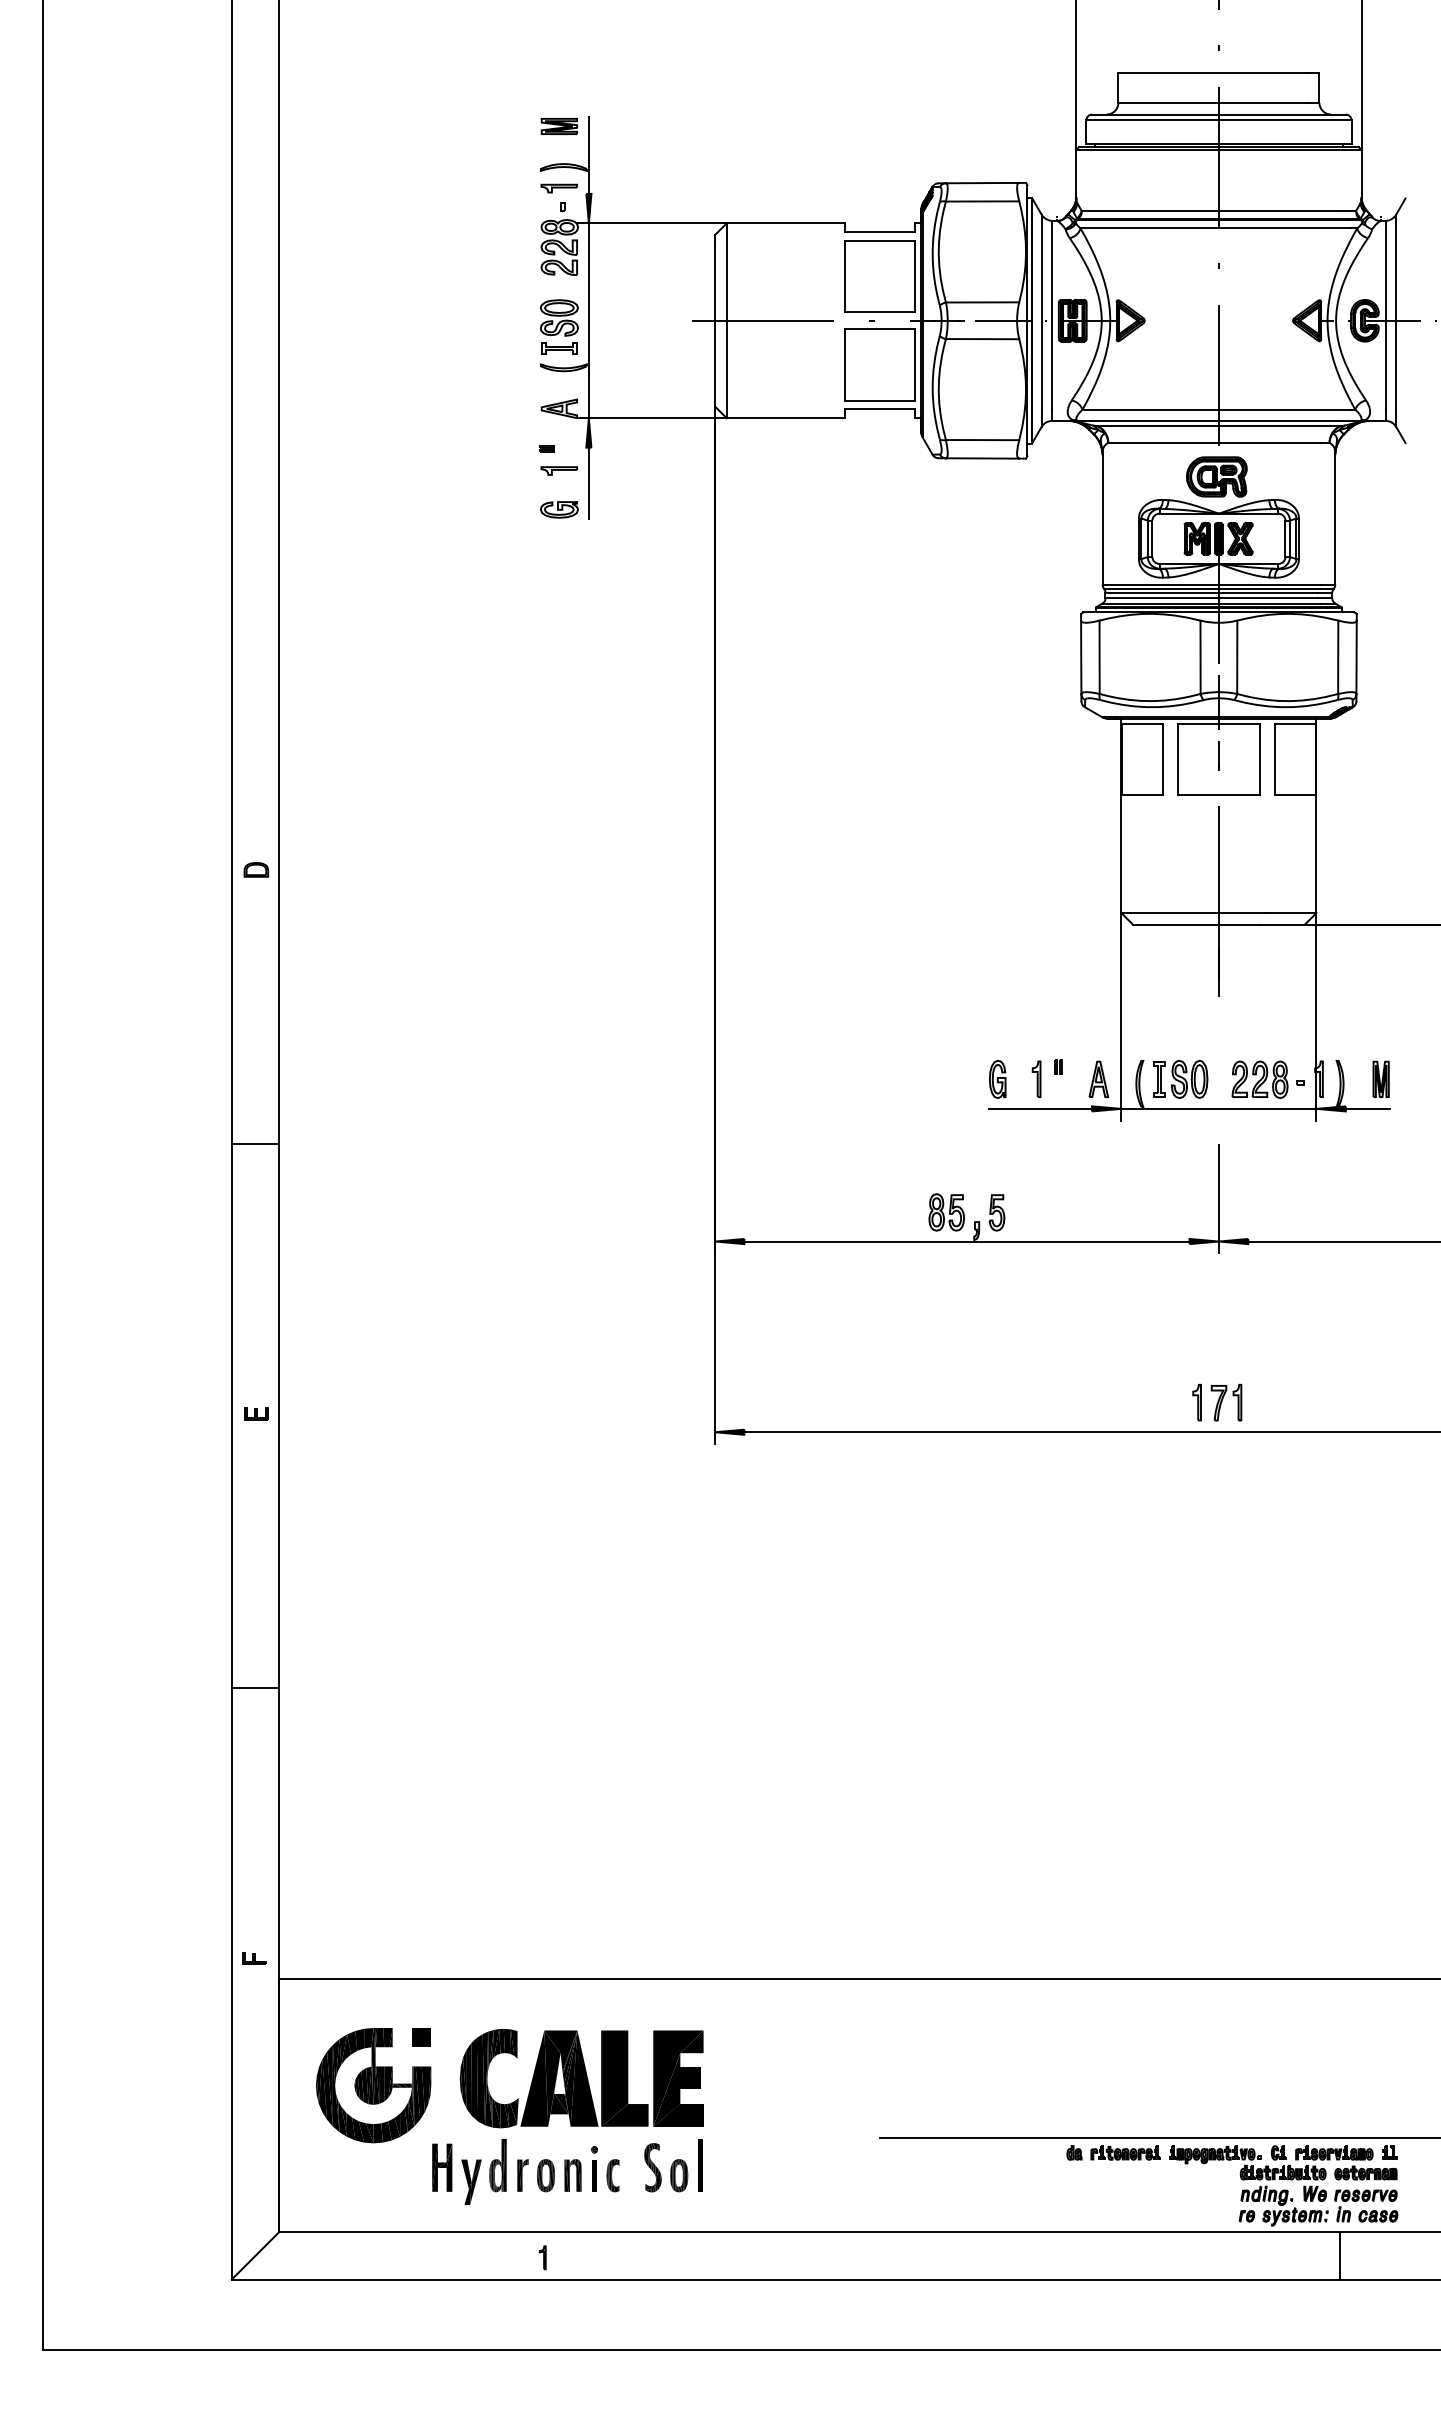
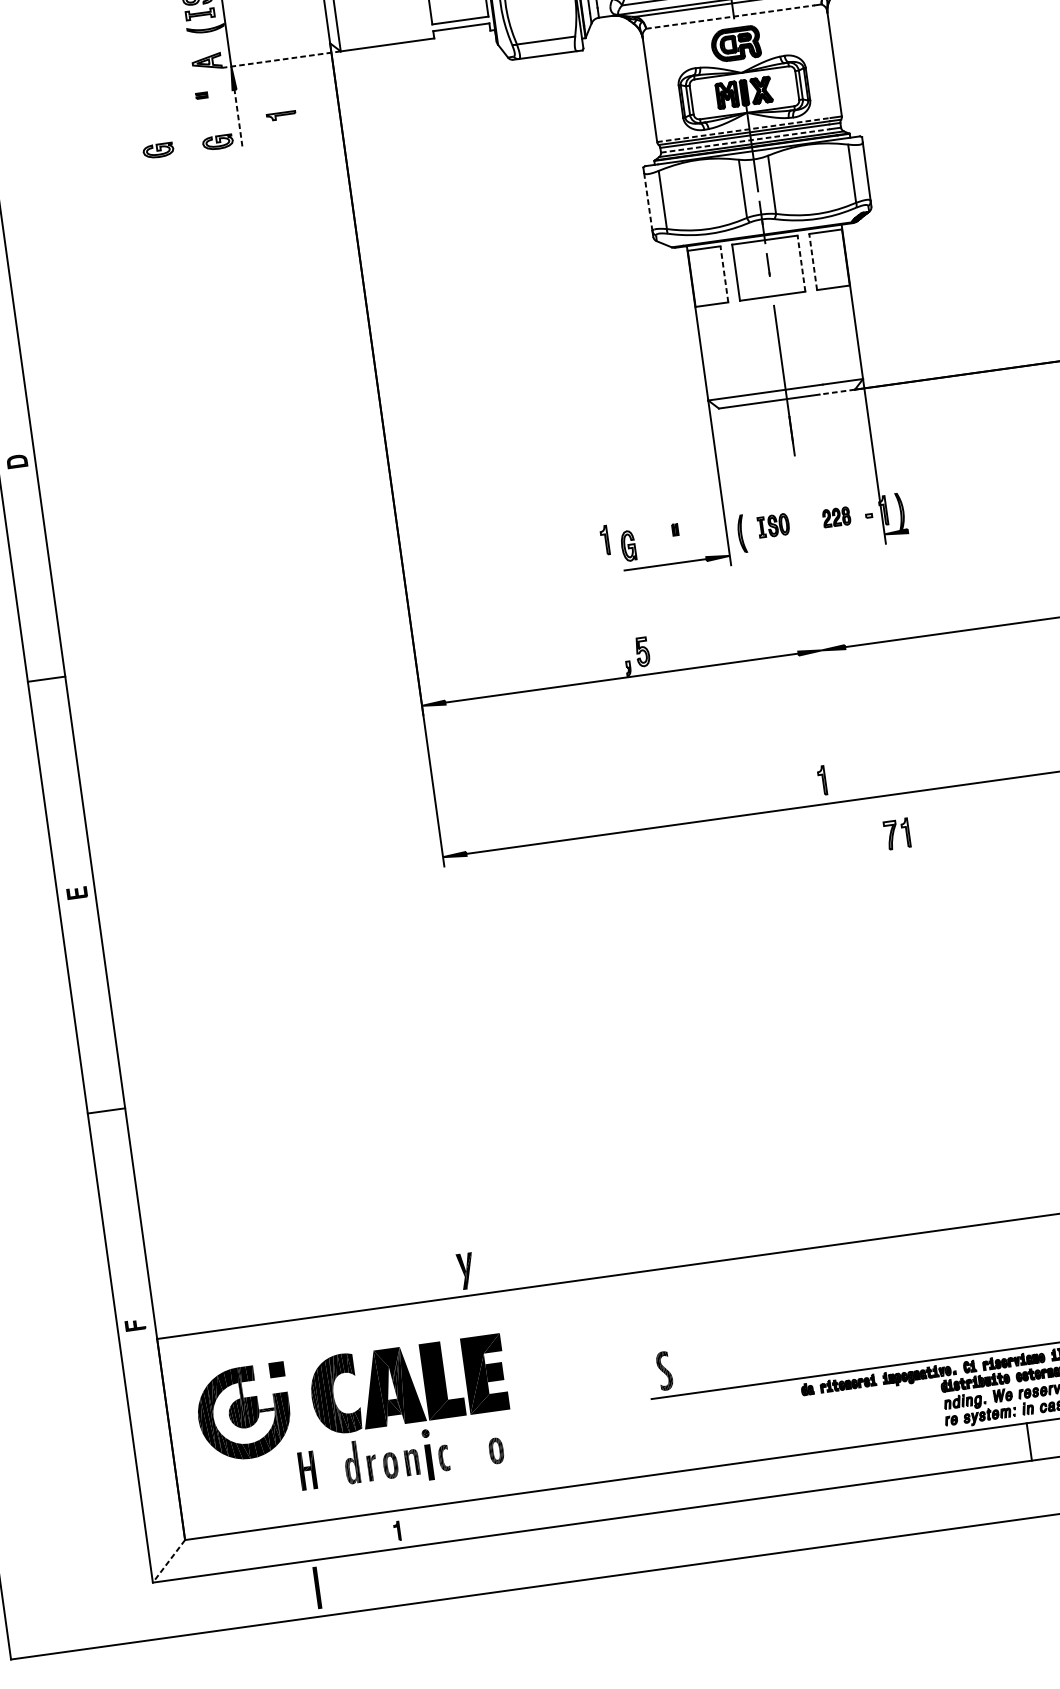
line: (651, 418) -> (281, 59), solid -> dashed
line: (1215, 442) -> (731, 16), solid -> dashed
part: (558, 470) -> (280, 115), moved
line: (588, 483) -> (238, 118), solid -> dashed
part: (483, 509) -> (157, 150), added
line: (1212, 584) -> (744, 129), solid -> dashed
line: (1211, 598) -> (745, 141), solid -> dashed
line: (1081, 657) -> (648, 202), solid -> dashed
line: (1162, 759) -> (724, 274), solid -> dashed
line: (1260, 759) -> (801, 263), solid -> dashed
line: (1274, 759) -> (812, 261), solid -> dashed
line: (1281, 924) -> (836, 391), solid -> dashed
part: (1036, 1078) -> (604, 539), moved
part: (1098, 1078) -> (708, 534), removed
part: (1180, 1078) -> (773, 525), size x0.7
part: (1380, 1078) -> (932, 503), removed
part: (1259, 1079) -> (836, 517), size x0.6
line: (1218, 1108) -> (806, 544), removed
line: (1367, 1108) -> (925, 528), removed
line: (1218, 1199) -> (816, 617), removed
part: (946, 1212) -> (602, 657), removed
part: (1226, 1402) -> (897, 833), moved
line: (700, 2165) -> (317, 1588), moved
part: (652, 2167) -> (664, 1370), moved
part: (594, 2168) -> (428, 1454), size x1.4
part: (471, 2181) -> (466, 1270), moved
line: (254, 2256) -> (168, 1561), solid -> dashed

